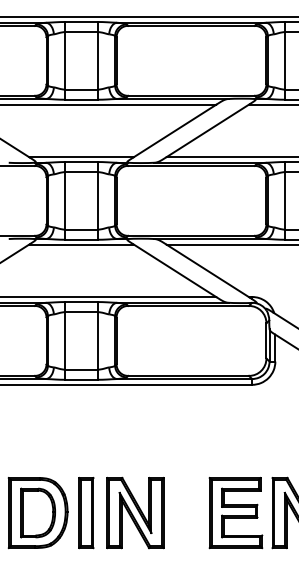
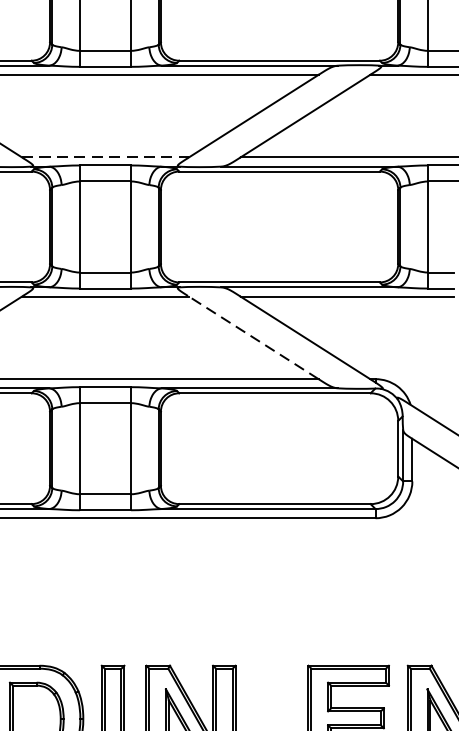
line: (81, 156) -> (105, 156), solid -> dashed
line: (174, 270) -> (252, 337), solid -> dashed

